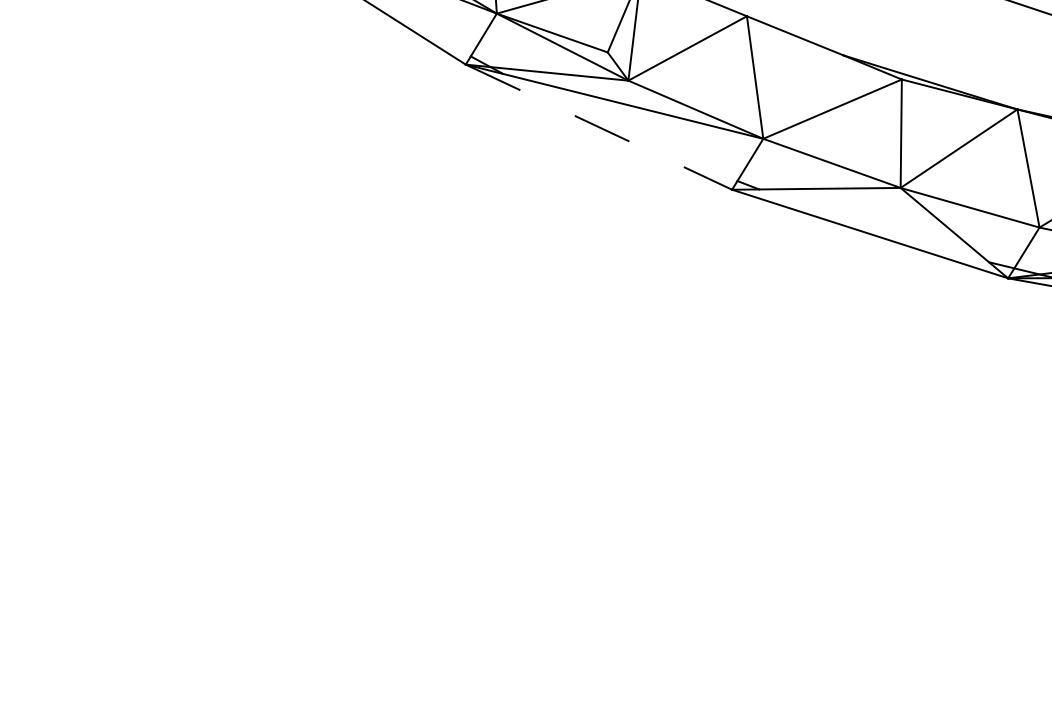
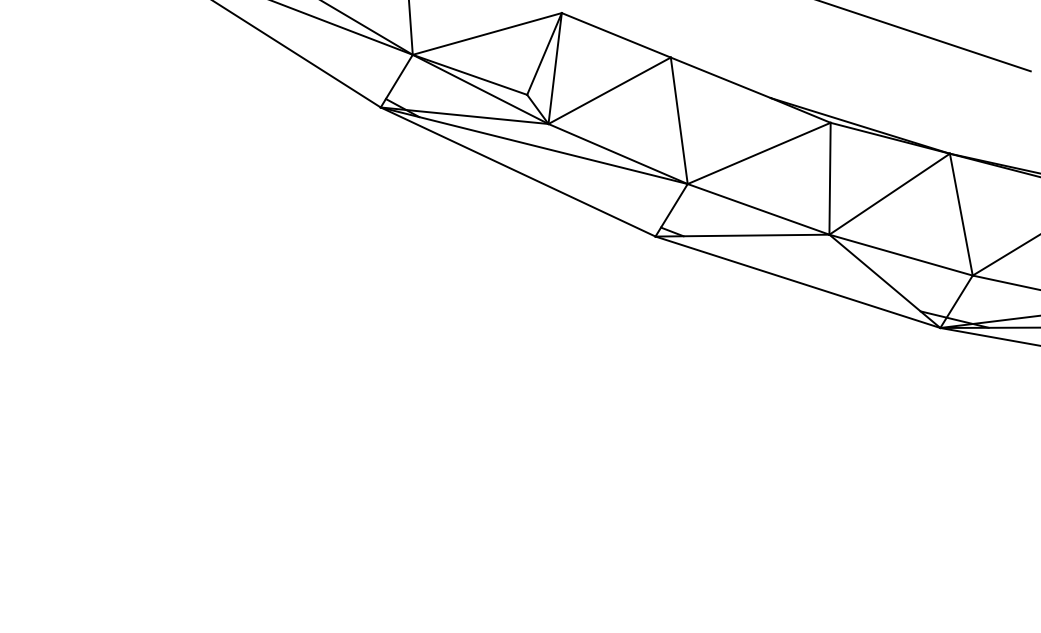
line: (599, 127) -> (518, 172), dashed -> solid

